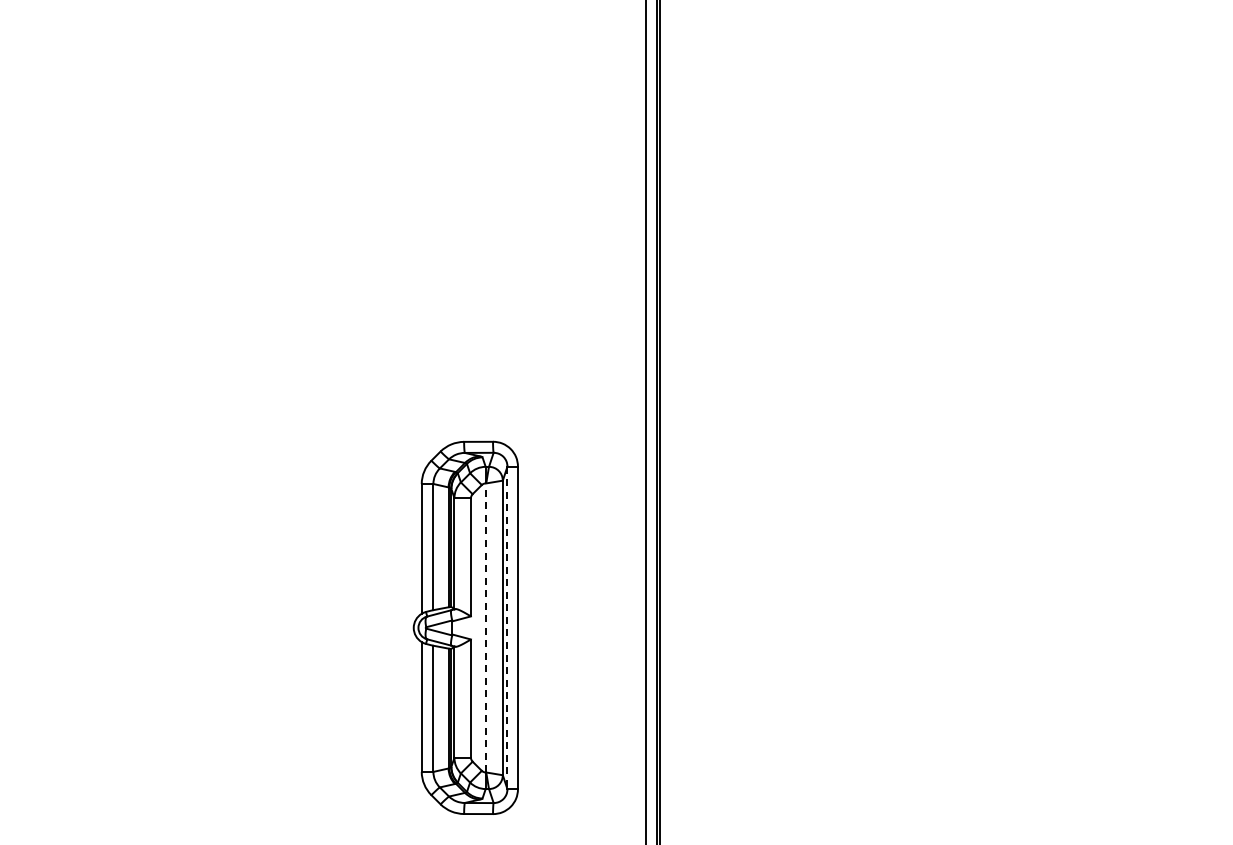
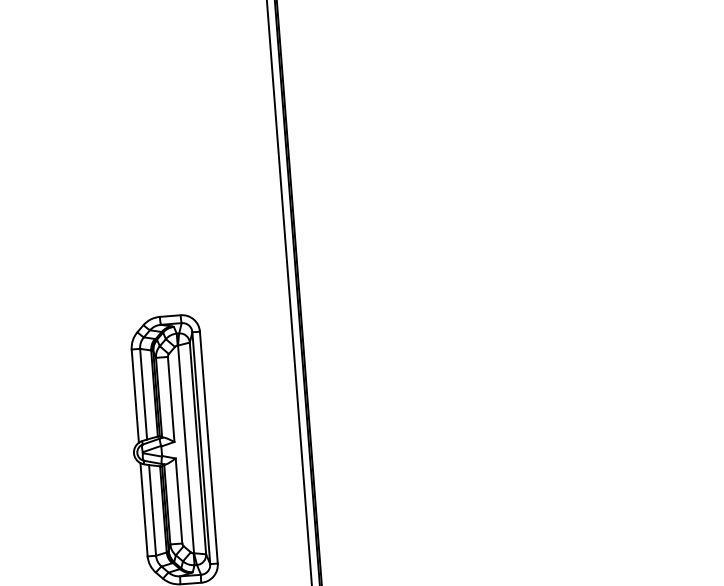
line: (486, 627) -> (186, 449), dashed -> solid
line: (507, 628) -> (201, 448), dashed -> solid

